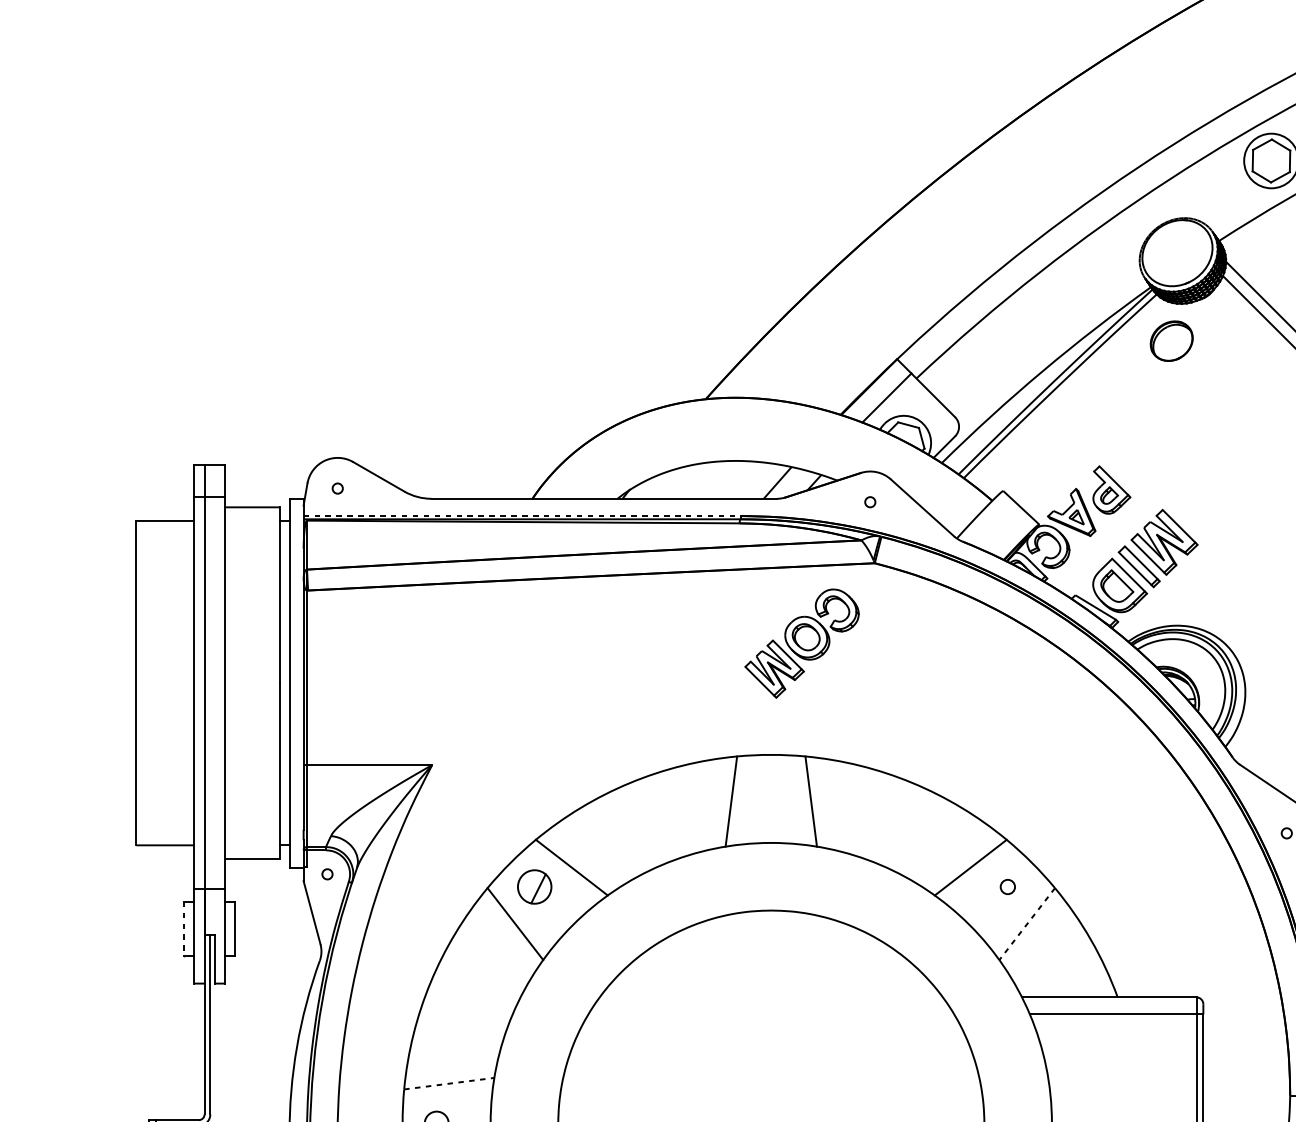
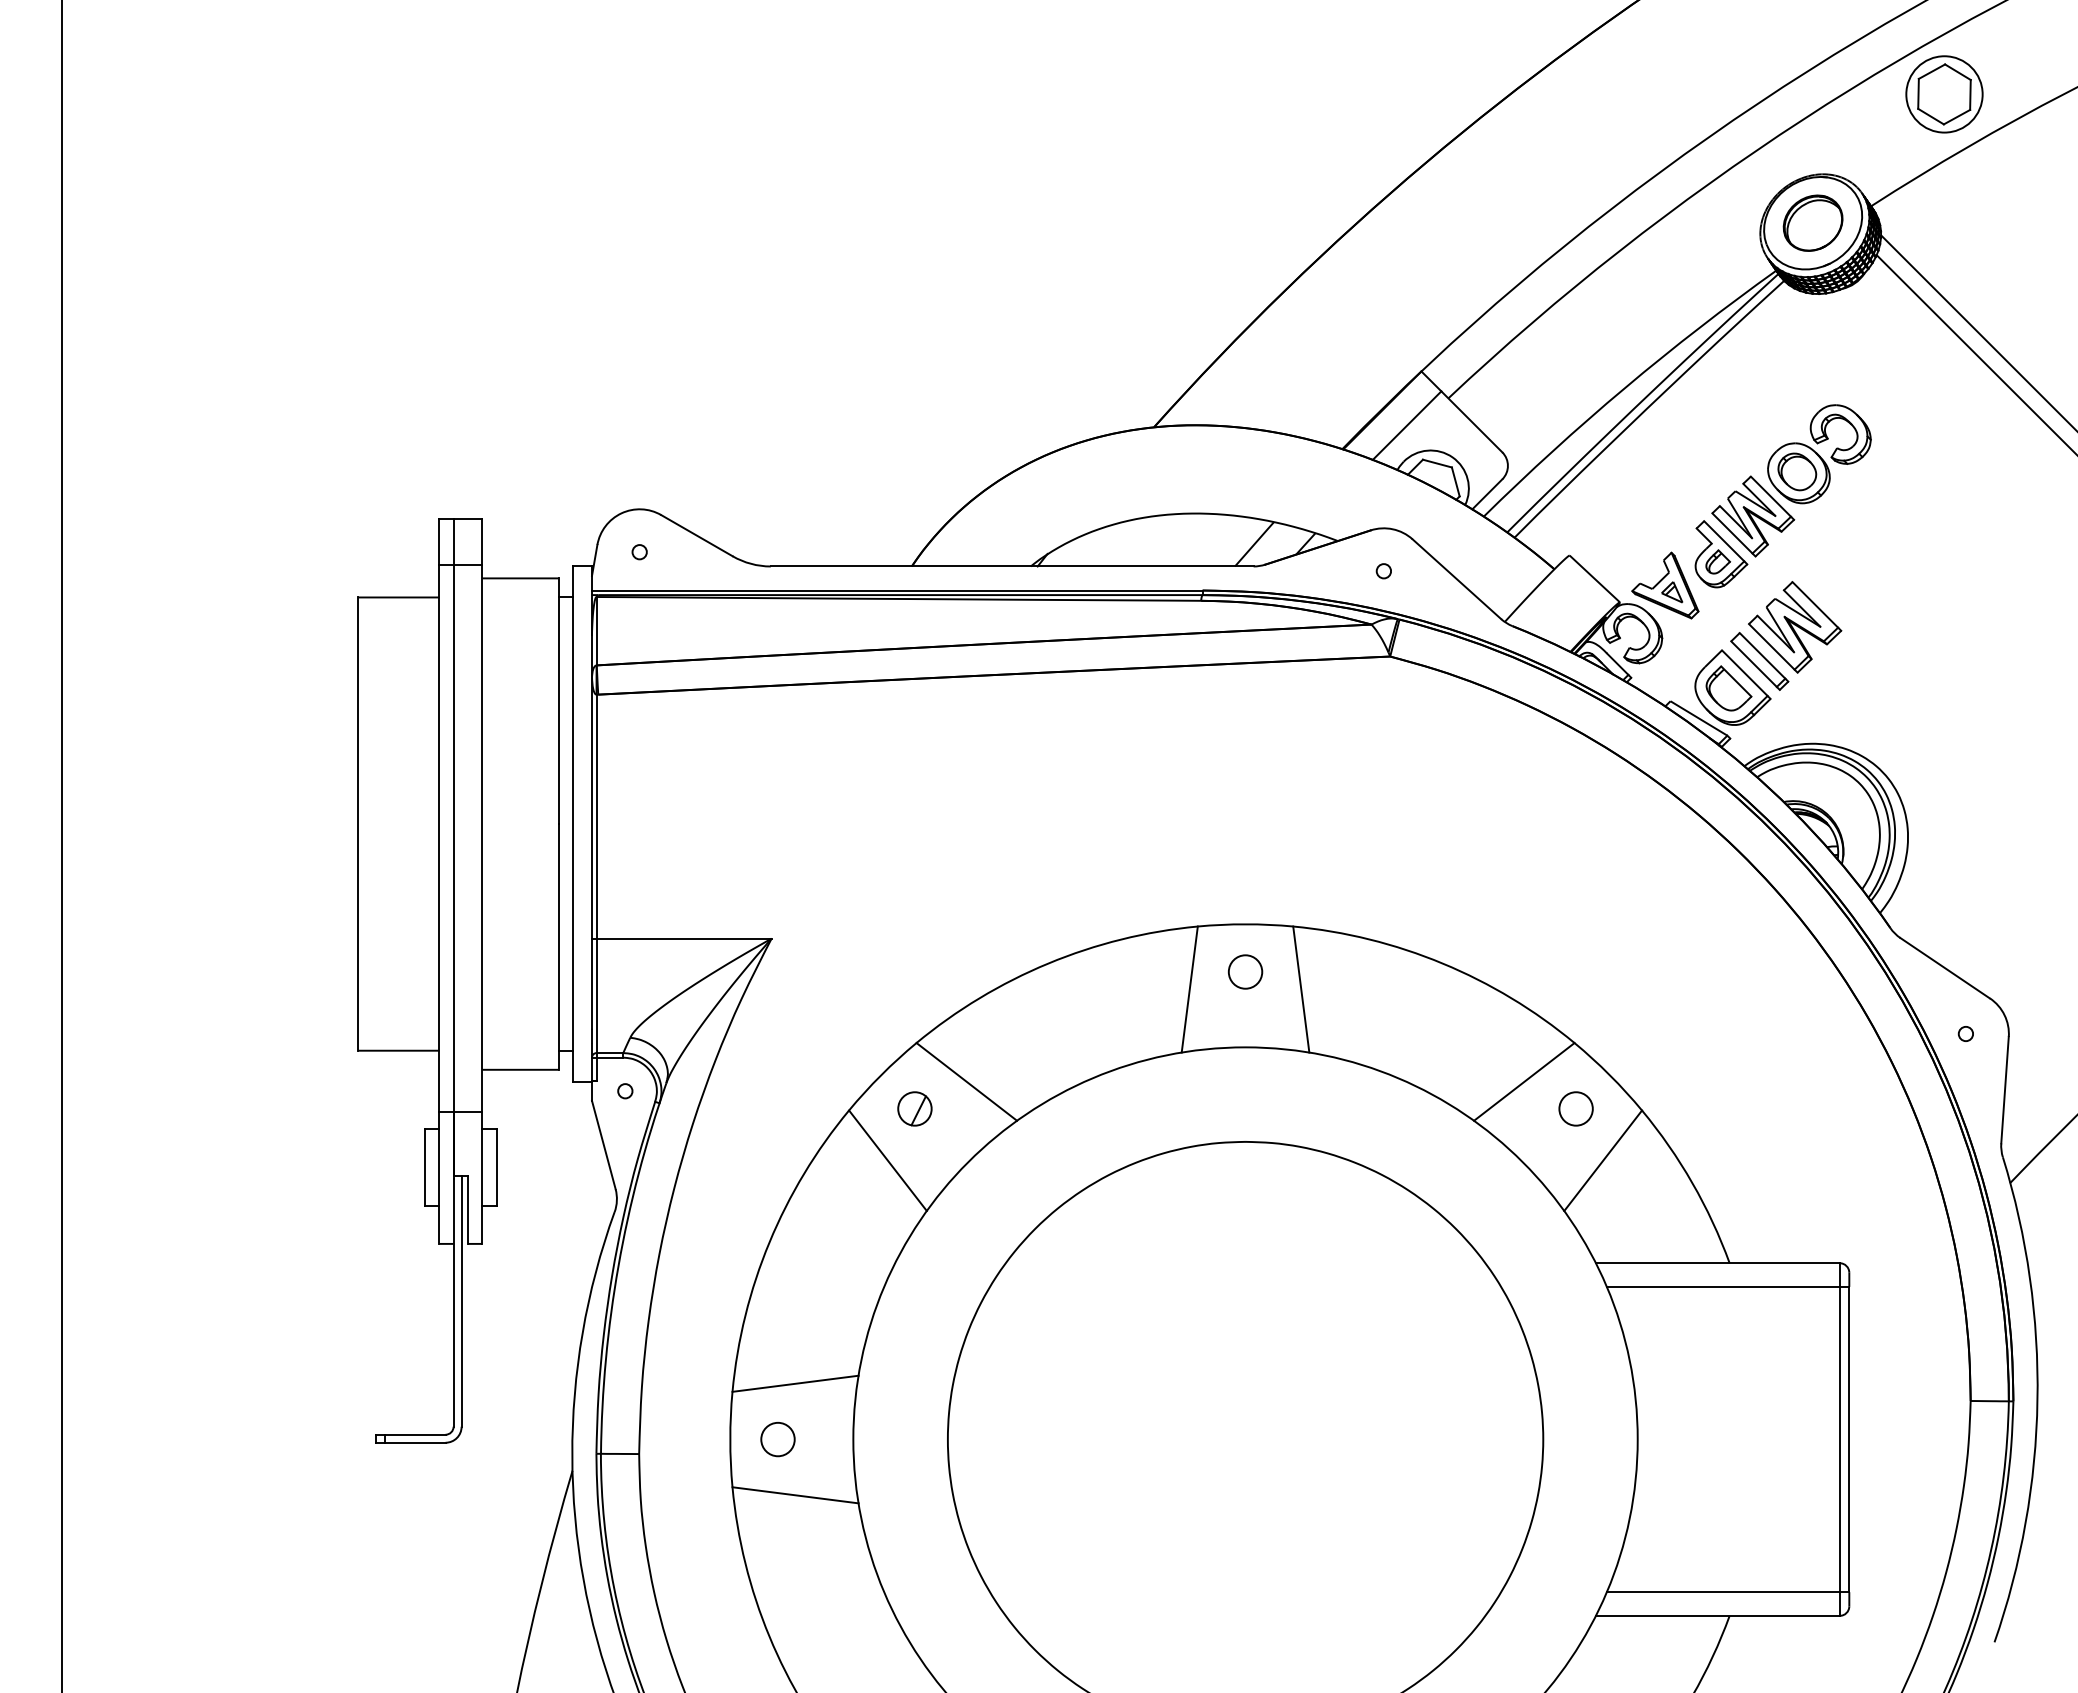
part: (1171, 340) -> (1812, 222), moved
line: (522, 516) -> (897, 590), dashed -> solid
part: (802, 643) -> (1791, 480), moved
circle: (771, 788) -> (1245, 971), added
part: (534, 886) -> (914, 1108), size x0.71
circle: (1007, 886) -> (1575, 1108), size x1.67
line: (1027, 923) -> (1603, 1160), dashed -> solid
line: (183, 929) -> (424, 1168), dashed -> solid
line: (449, 1083) -> (795, 1383), dashed -> solid

